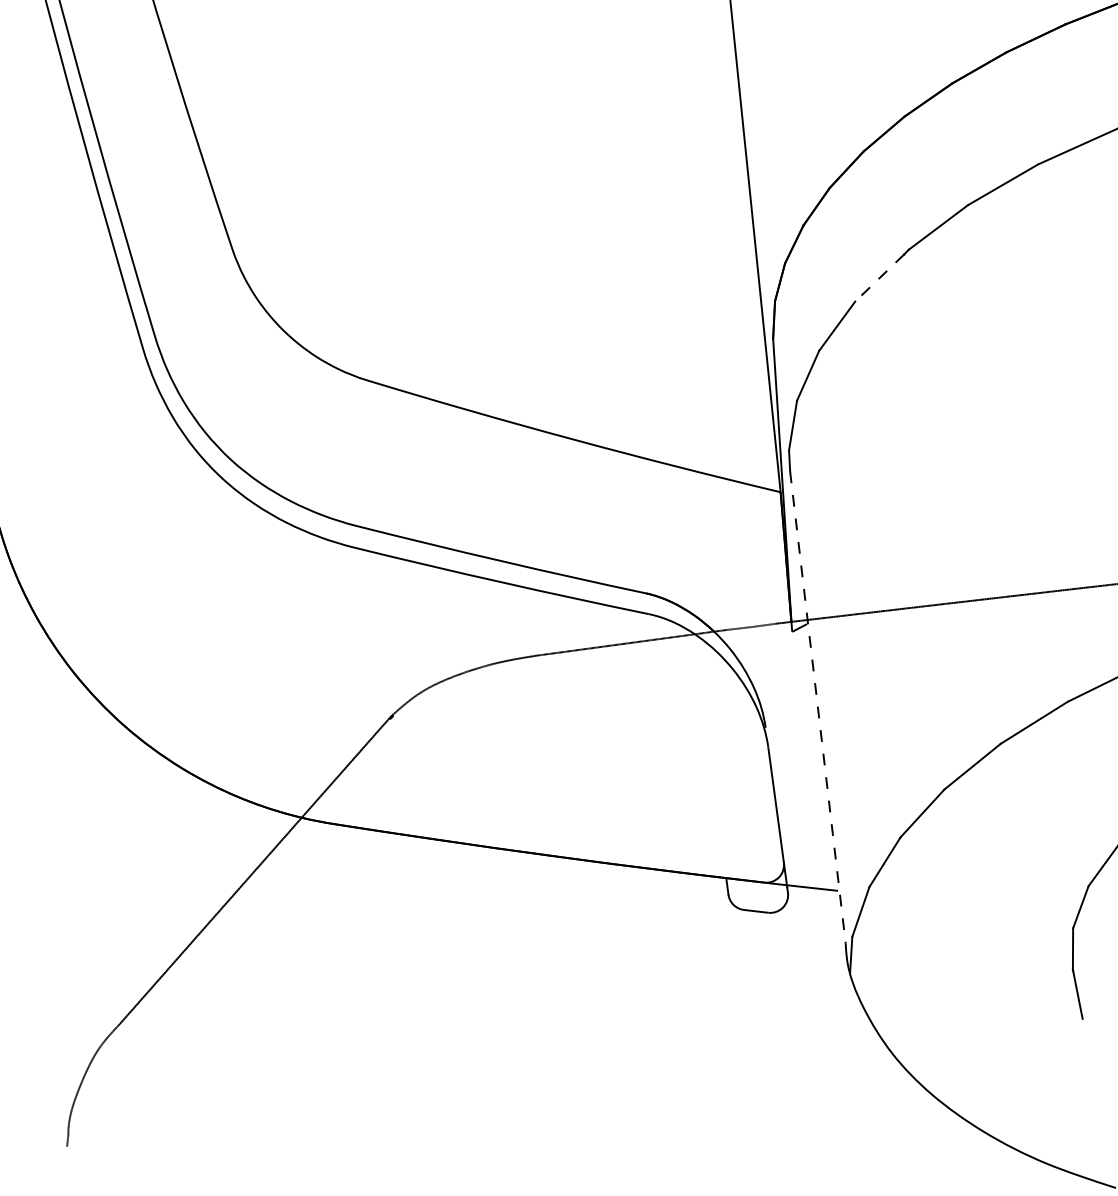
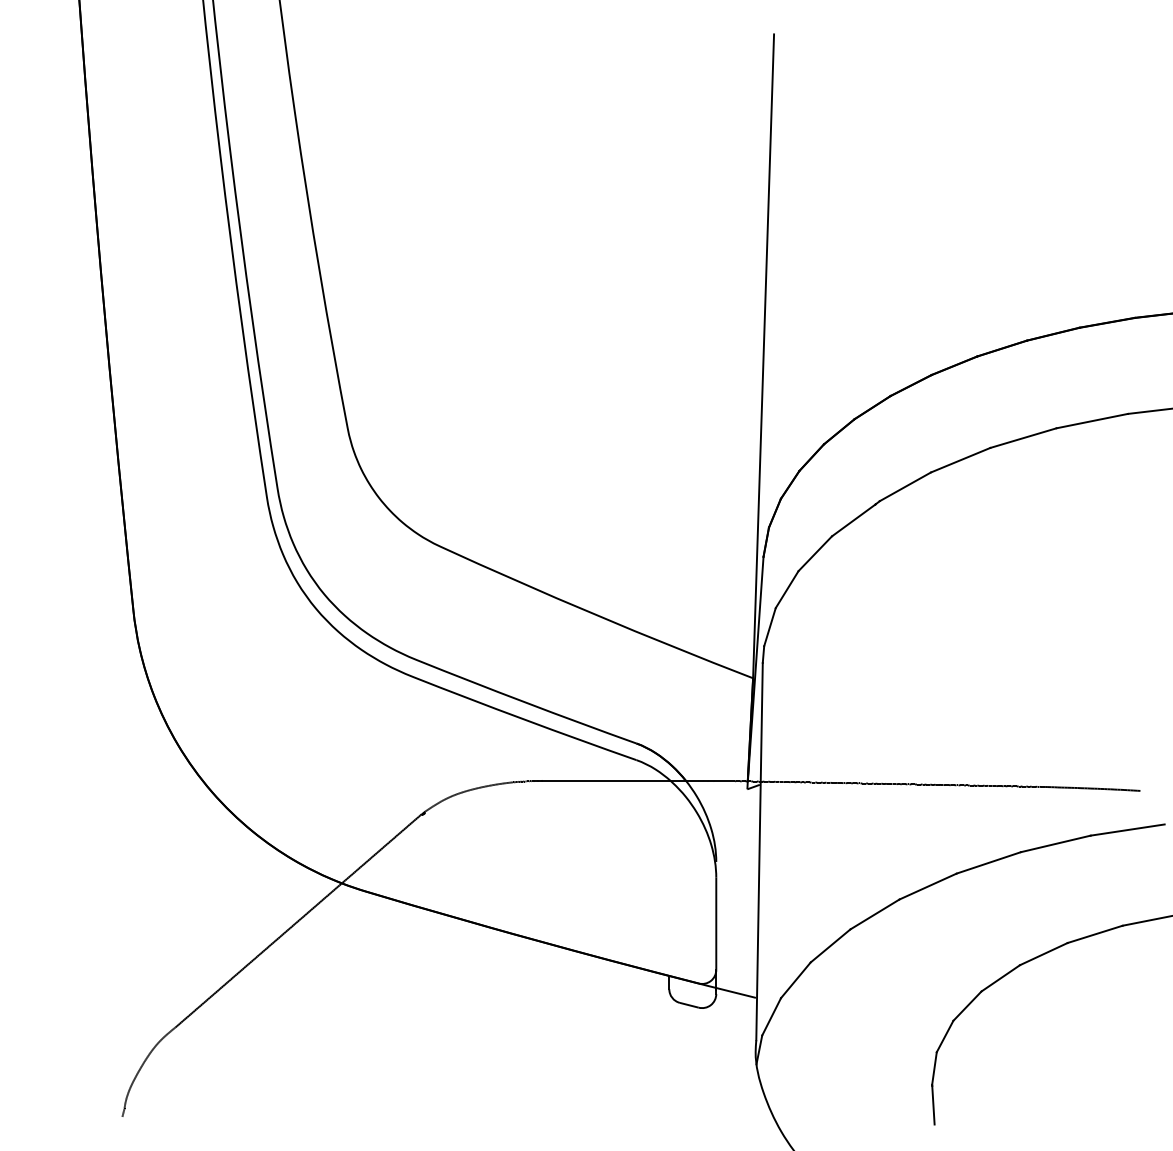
line: (879, 278) -> (853, 520), dashed -> solid
line: (817, 707) -> (759, 851), dashed -> solid

